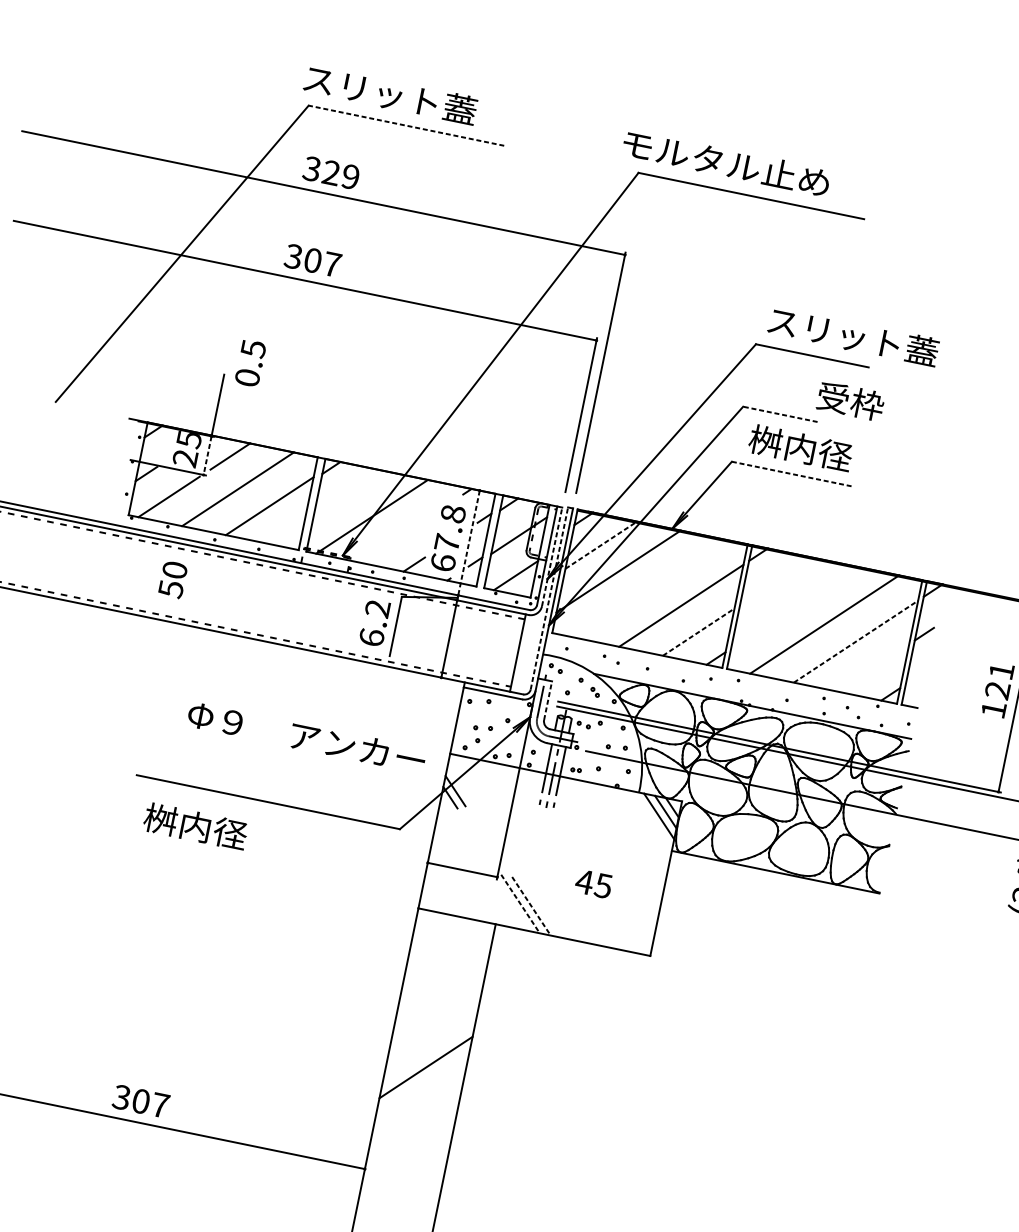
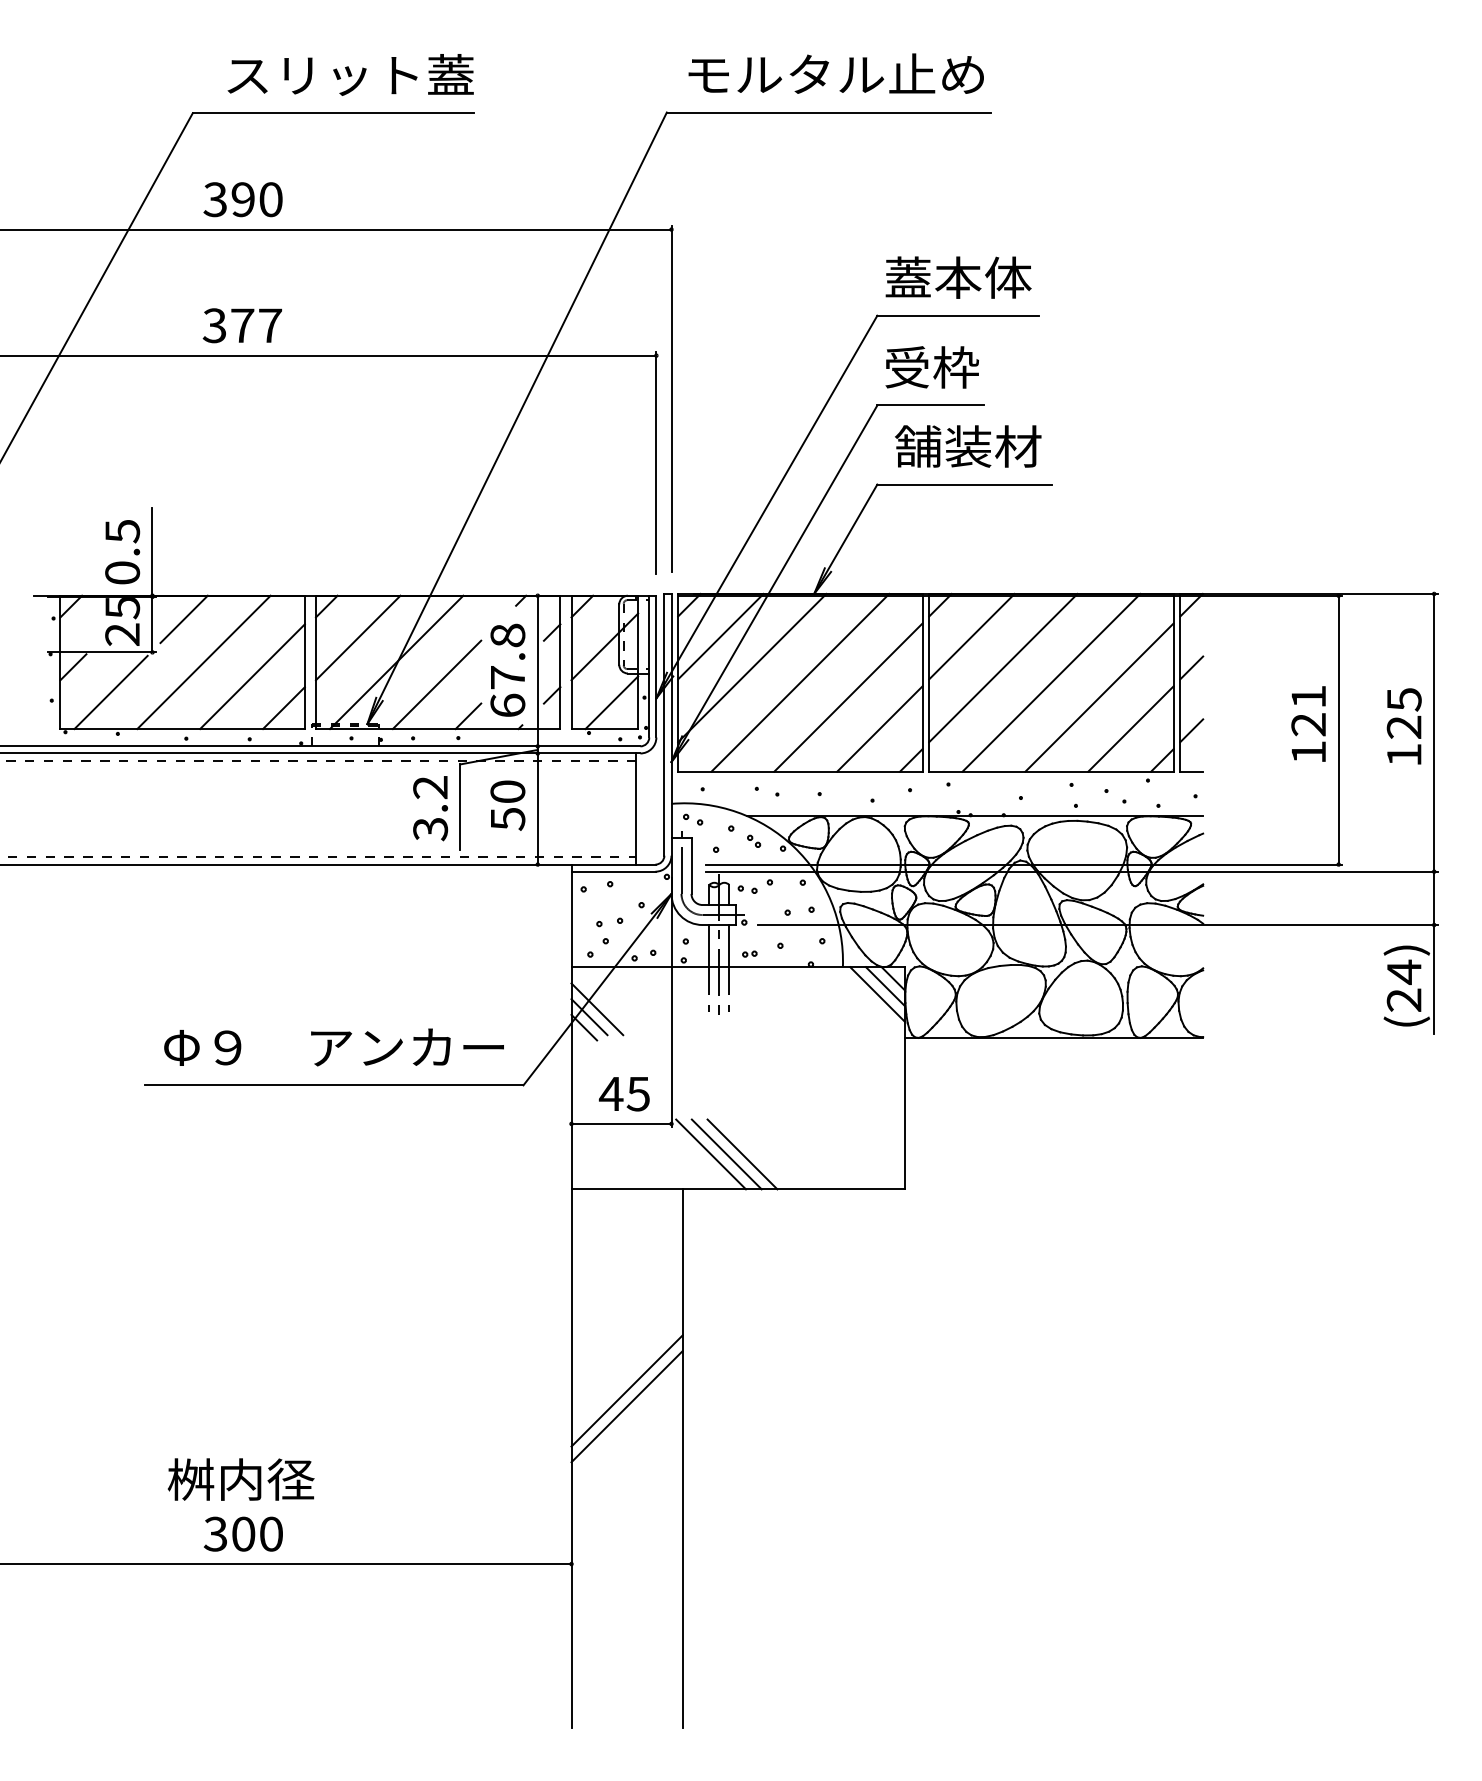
text: (390, 94) -> (350, 74), moved
line: (406, 125) -> (333, 113), dashed -> solid
text: (725, 162) -> (835, 73), moved
text: (340, 174) -> (256, 199), 329 -> 390
text: (312, 260) -> (242, 325), 307 -> 377
text: (851, 336) -> (1007, 277), スリット蓋 -> 蓋本体
text: (250, 363) -> (122, 552), moved
text: (850, 401) -> (931, 367), moved
line: (780, 414) -> (930, 405), dashed -> solid
text: (800, 448) -> (968, 446), 桝内径 -> 舗装材
line: (207, 455) -> (152, 624), dashed -> solid
line: (793, 474) -> (965, 484), dashed -> solid
line: (349, 494) -> (358, 637), added
line: (286, 532) -> (283, 708), added
line: (396, 537) -> (436, 684), added
line: (468, 543) -> (537, 671), dashed -> solid
line: (601, 545) -> (721, 636), dashed -> solid
line: (552, 556) -> (656, 666), dashed -> solid
text: (172, 579) -> (507, 805), moved
line: (775, 580) -> (971, 636), added
line: (650, 588) -> (800, 682), added
line: (549, 598) -> (664, 724), dashed -> solid
line: (793, 607) -> (1003, 667), added
line: (699, 631) -> (880, 728), dashed -> solid
text: (371, 637) -> (430, 829), 6.2 -> 3.2
line: (856, 641) -> (1099, 697), dashed -> solid
line: (873, 667) -> (1130, 728), added
line: (915, 677) -> (1191, 730), added
line: (548, 700) -> (691, 866), dashed -> solid
text: (306, 737) -> (333, 1047), moved
line: (462, 786) -> (597, 1009), added
text: (195, 826) -> (240, 1479), moved
text: (593, 884) -> (623, 1094), moved
line: (520, 904) -> (711, 1154), dashed -> solid
line: (531, 906) -> (727, 1154), dashed -> solid
line: (542, 908) -> (742, 1154), added
line: (427, 1056) -> (626, 1390), added
text: (160, 1104) -> (271, 1533), 307 -> 300

